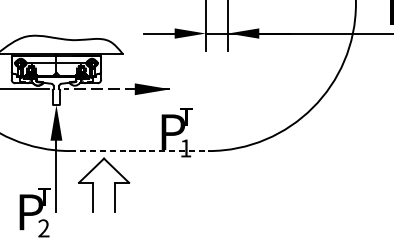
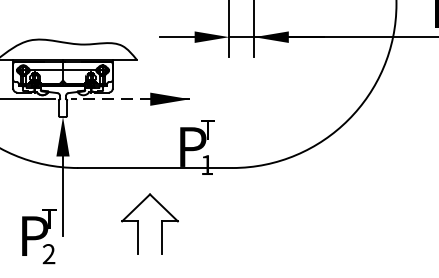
line: (139, 151) -> (155, 168), dashed -> solid
part: (93, 184) -> (138, 223), moved

